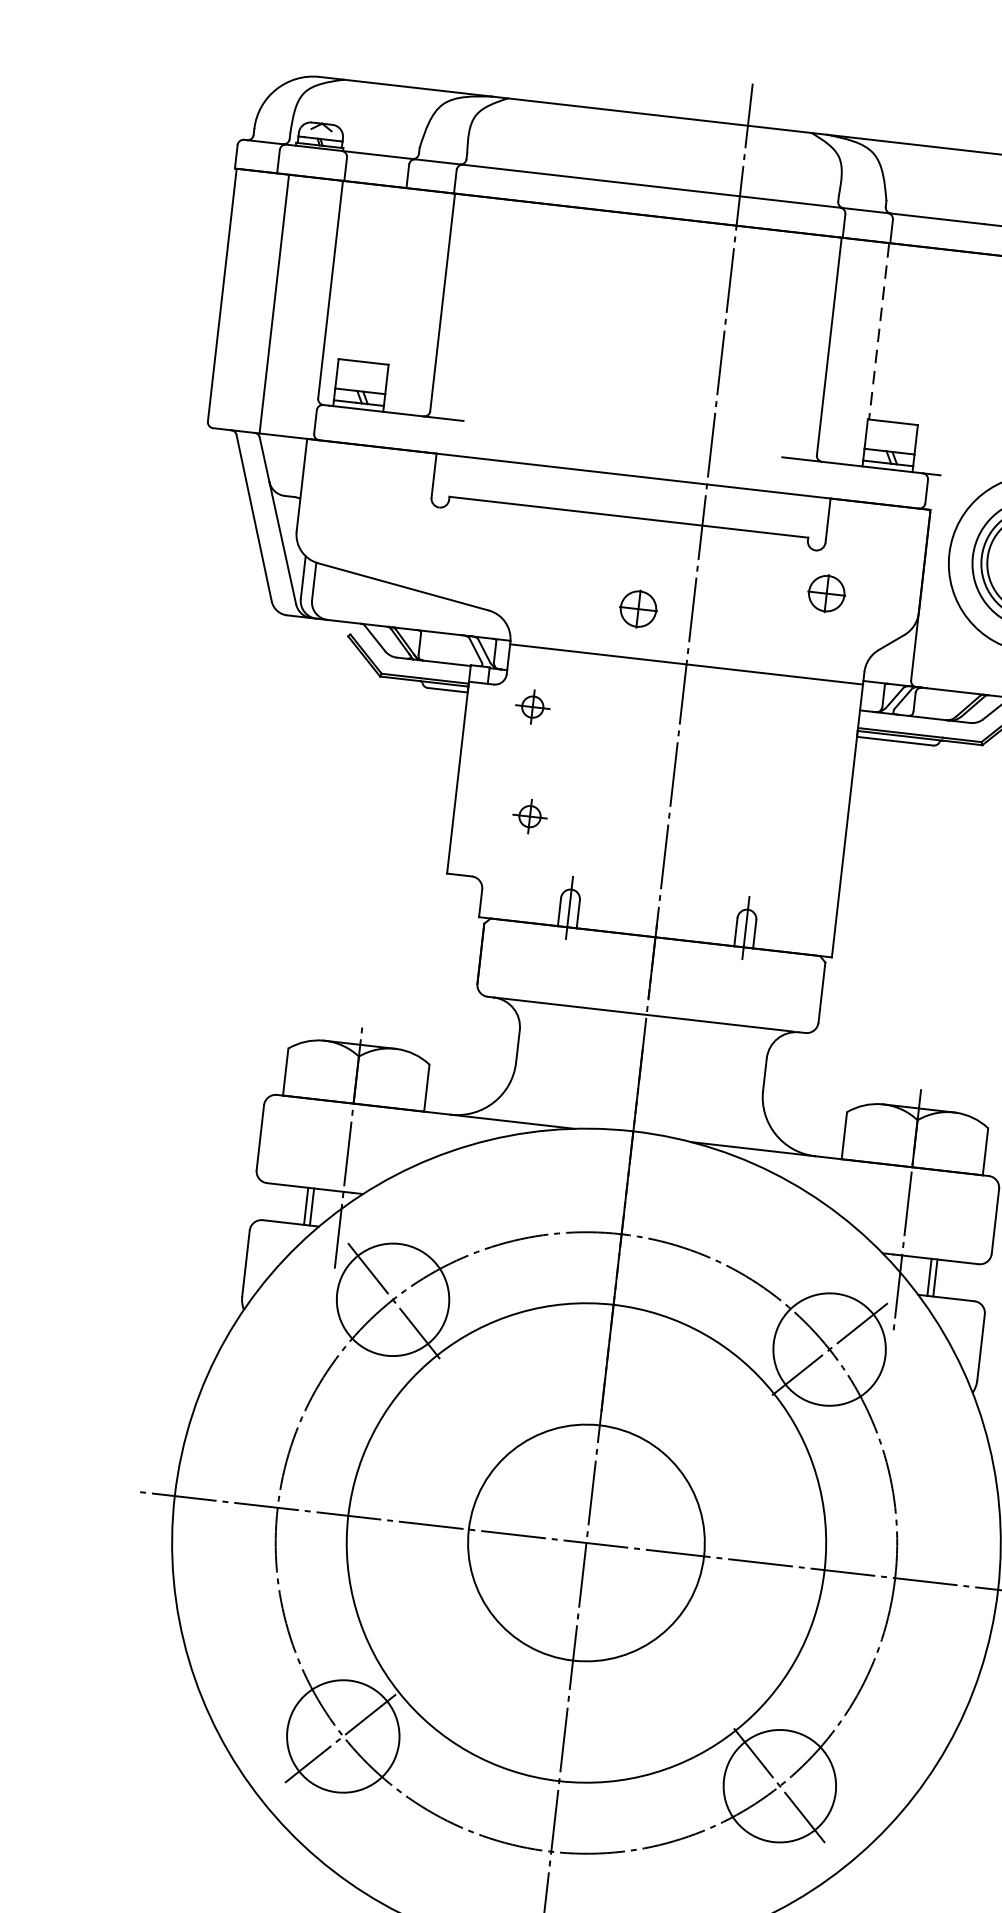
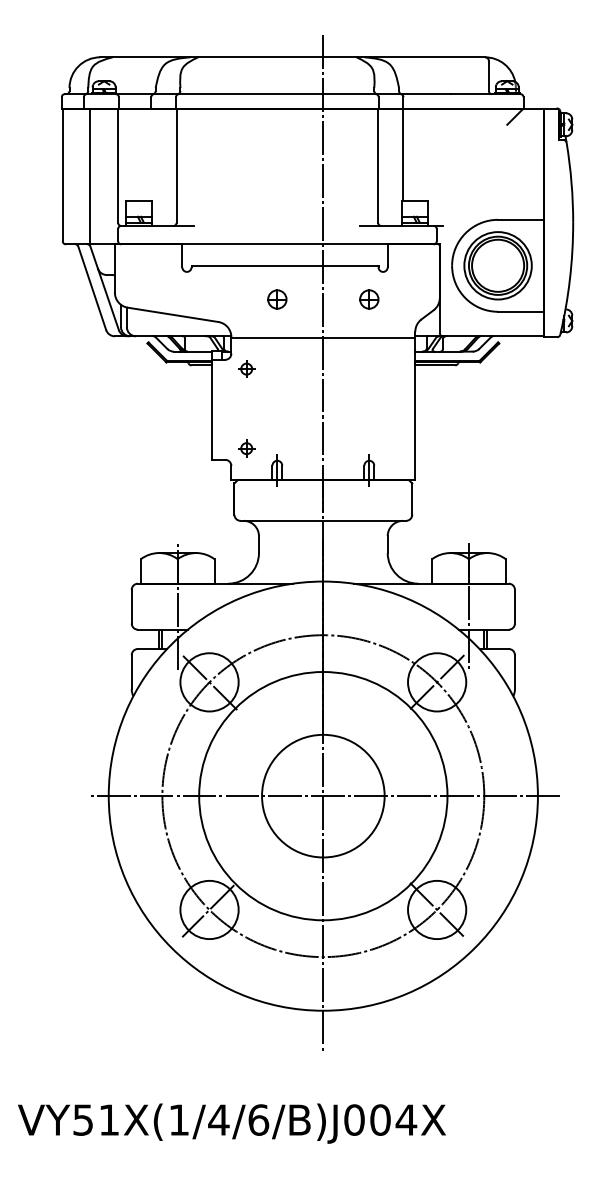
line: (878, 331) -> (402, 155), dashed -> solid
part: (827, 593) -> (369, 299), moved
part: (638, 609) -> (277, 299), moved
part: (529, 816) -> (246, 448), moved

